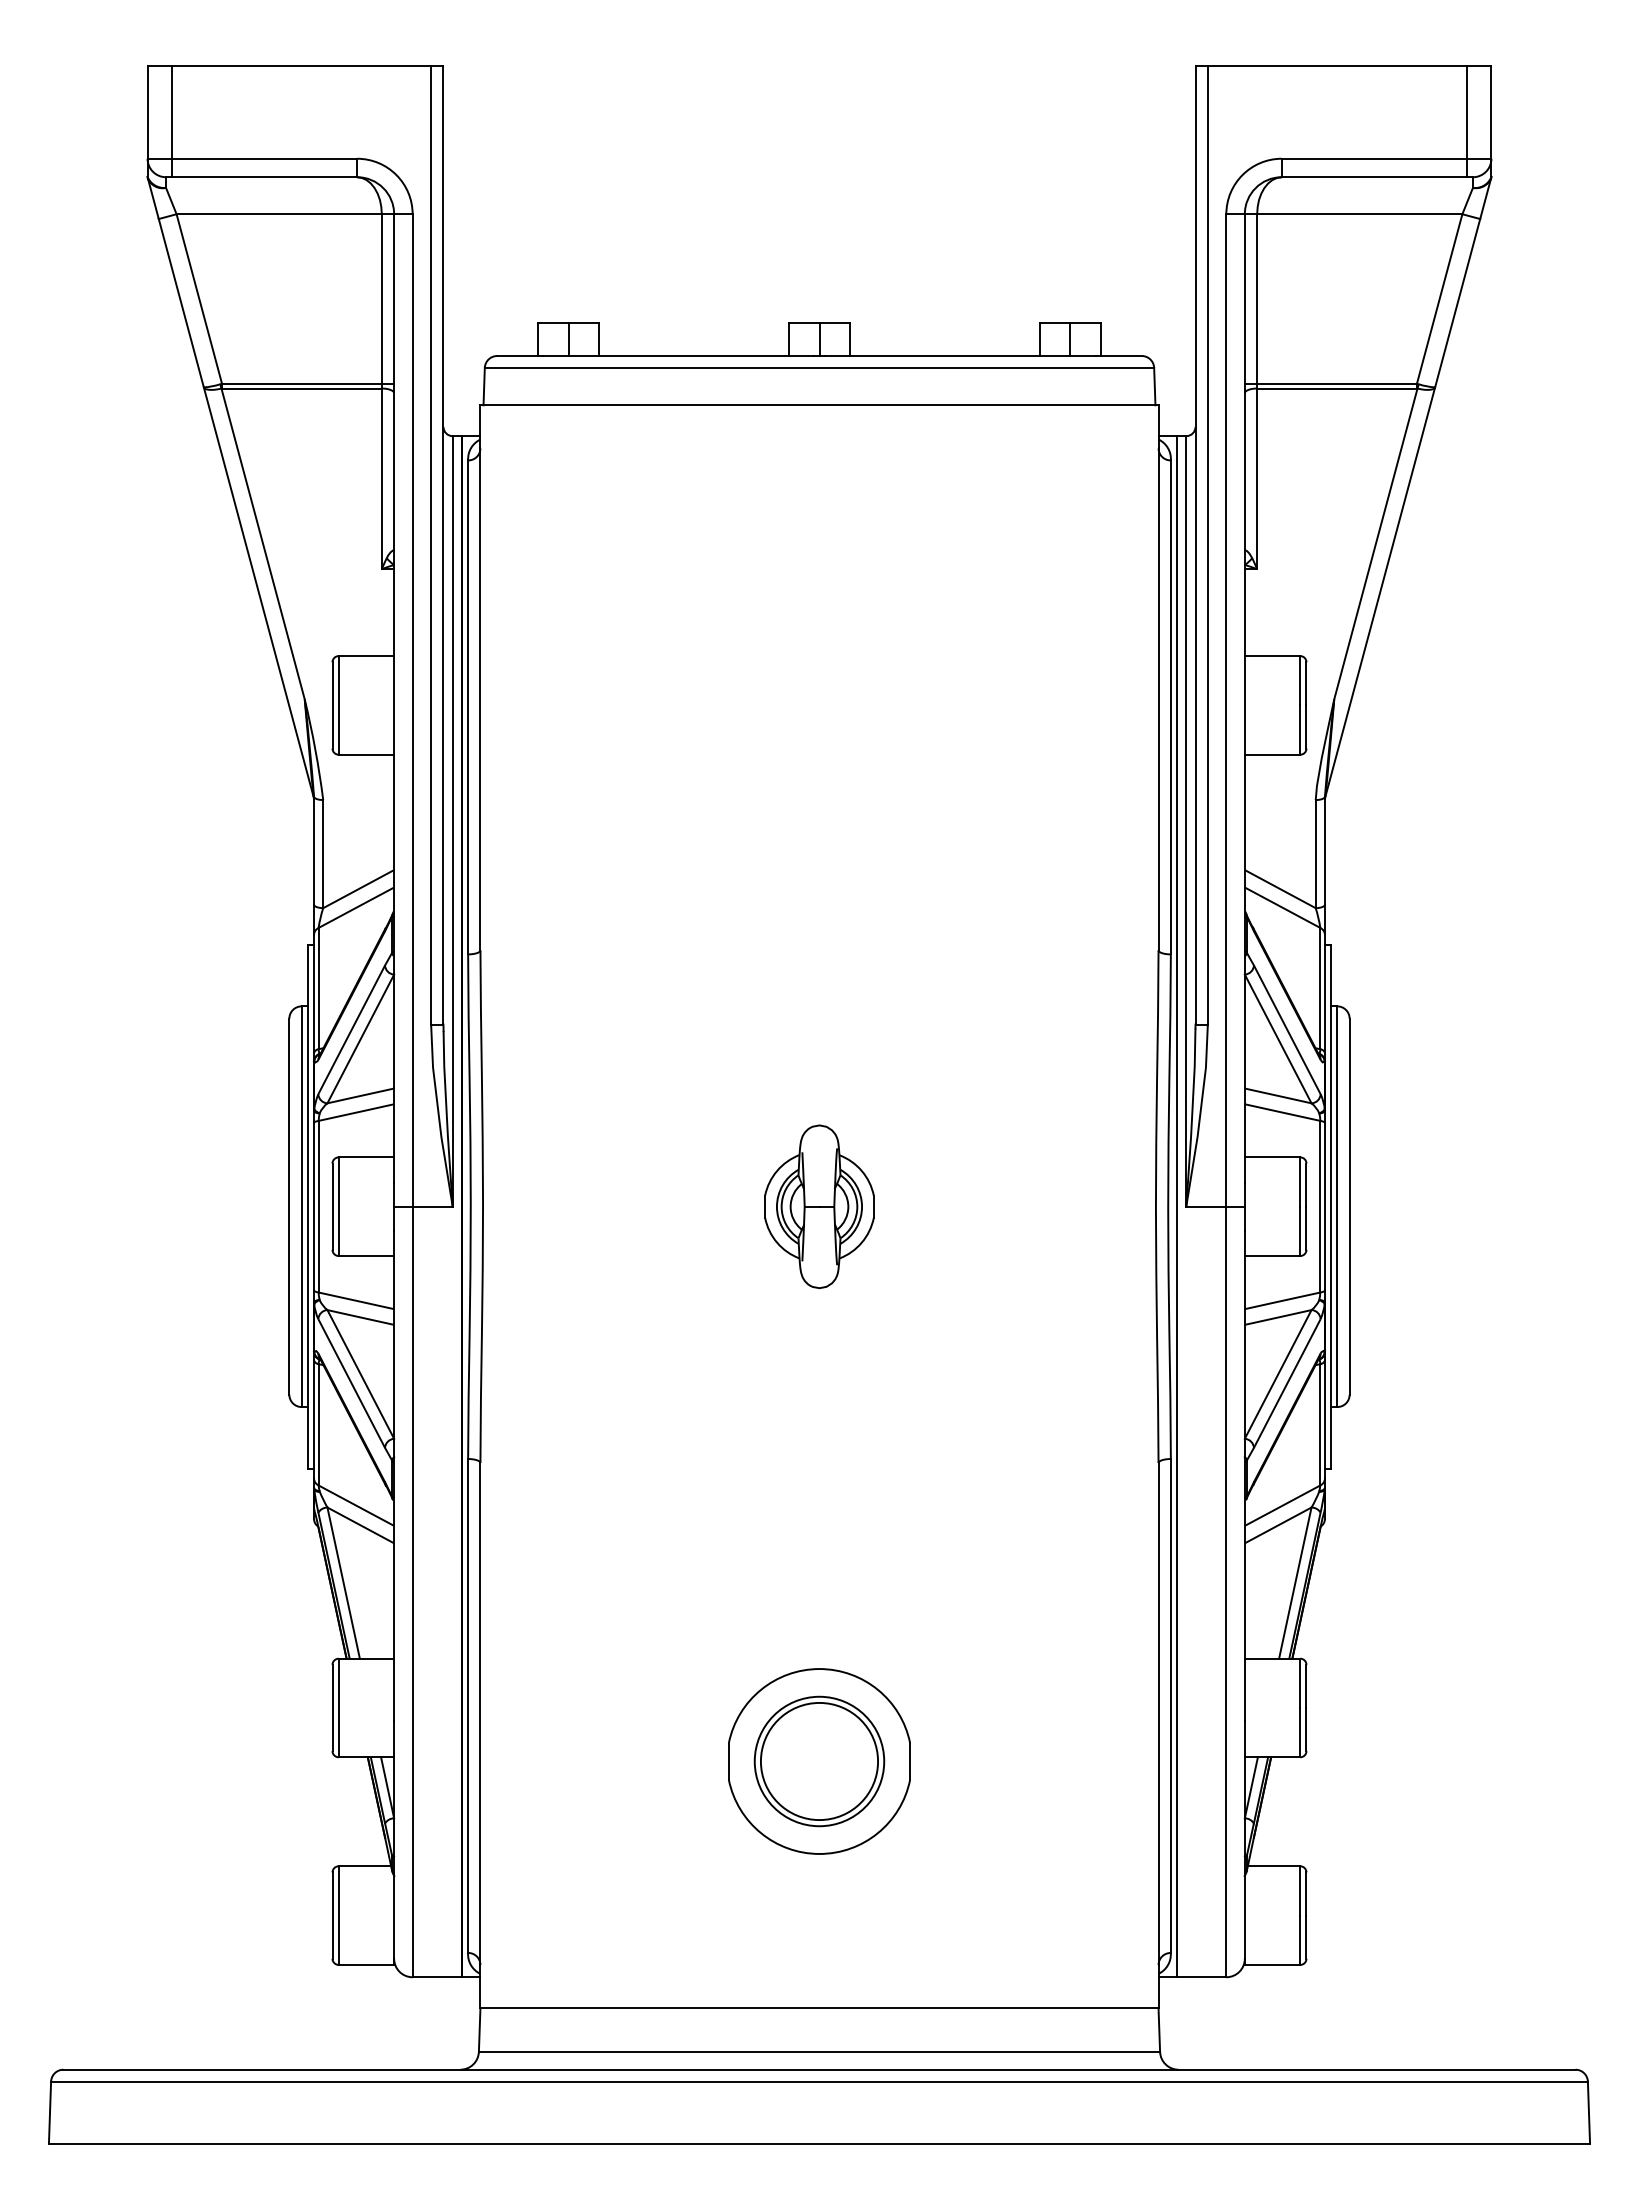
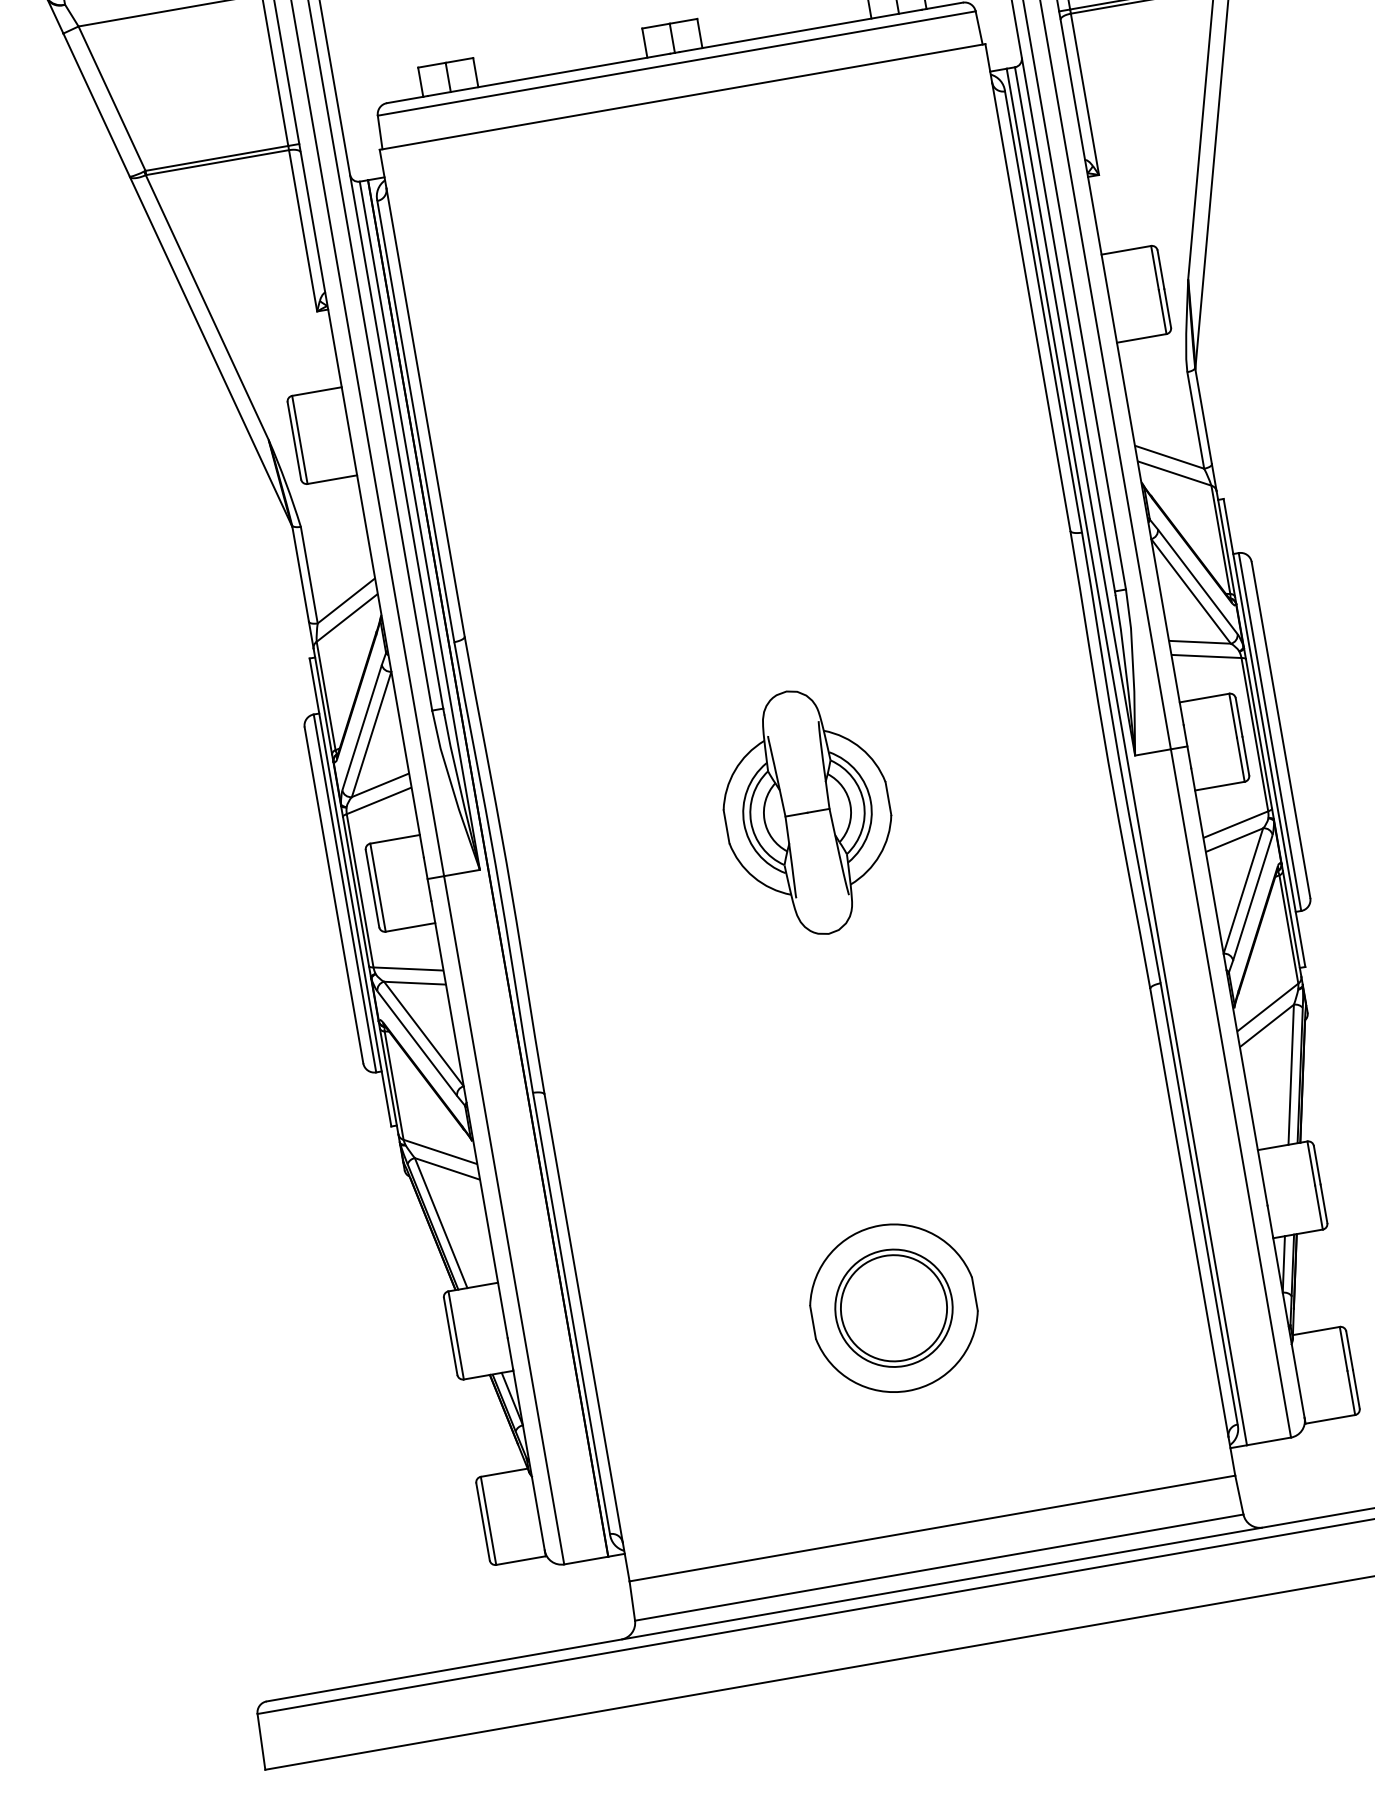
part: (819, 1206) -> (807, 812), size x1.67

